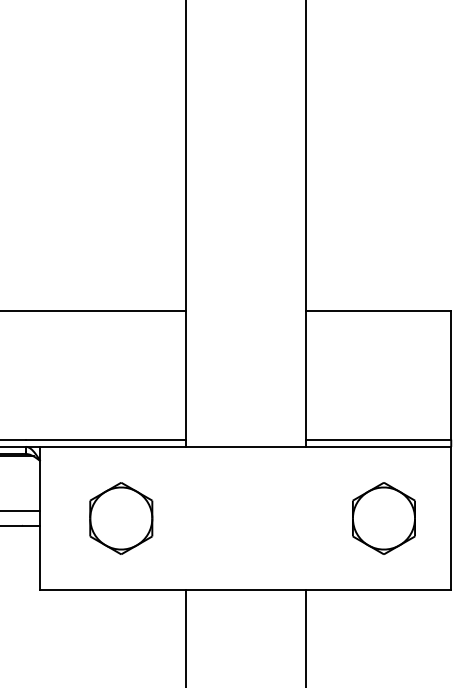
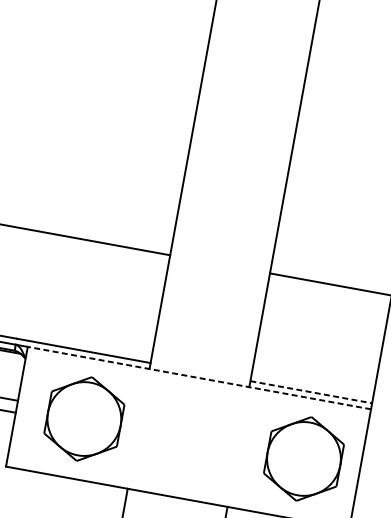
line: (378, 439) -> (311, 392), solid -> dashed
line: (245, 446) -> (199, 377), solid -> dashed
part: (121, 518) -> (84, 419), size x1.4
part: (383, 518) -> (303, 458), size x1.4

